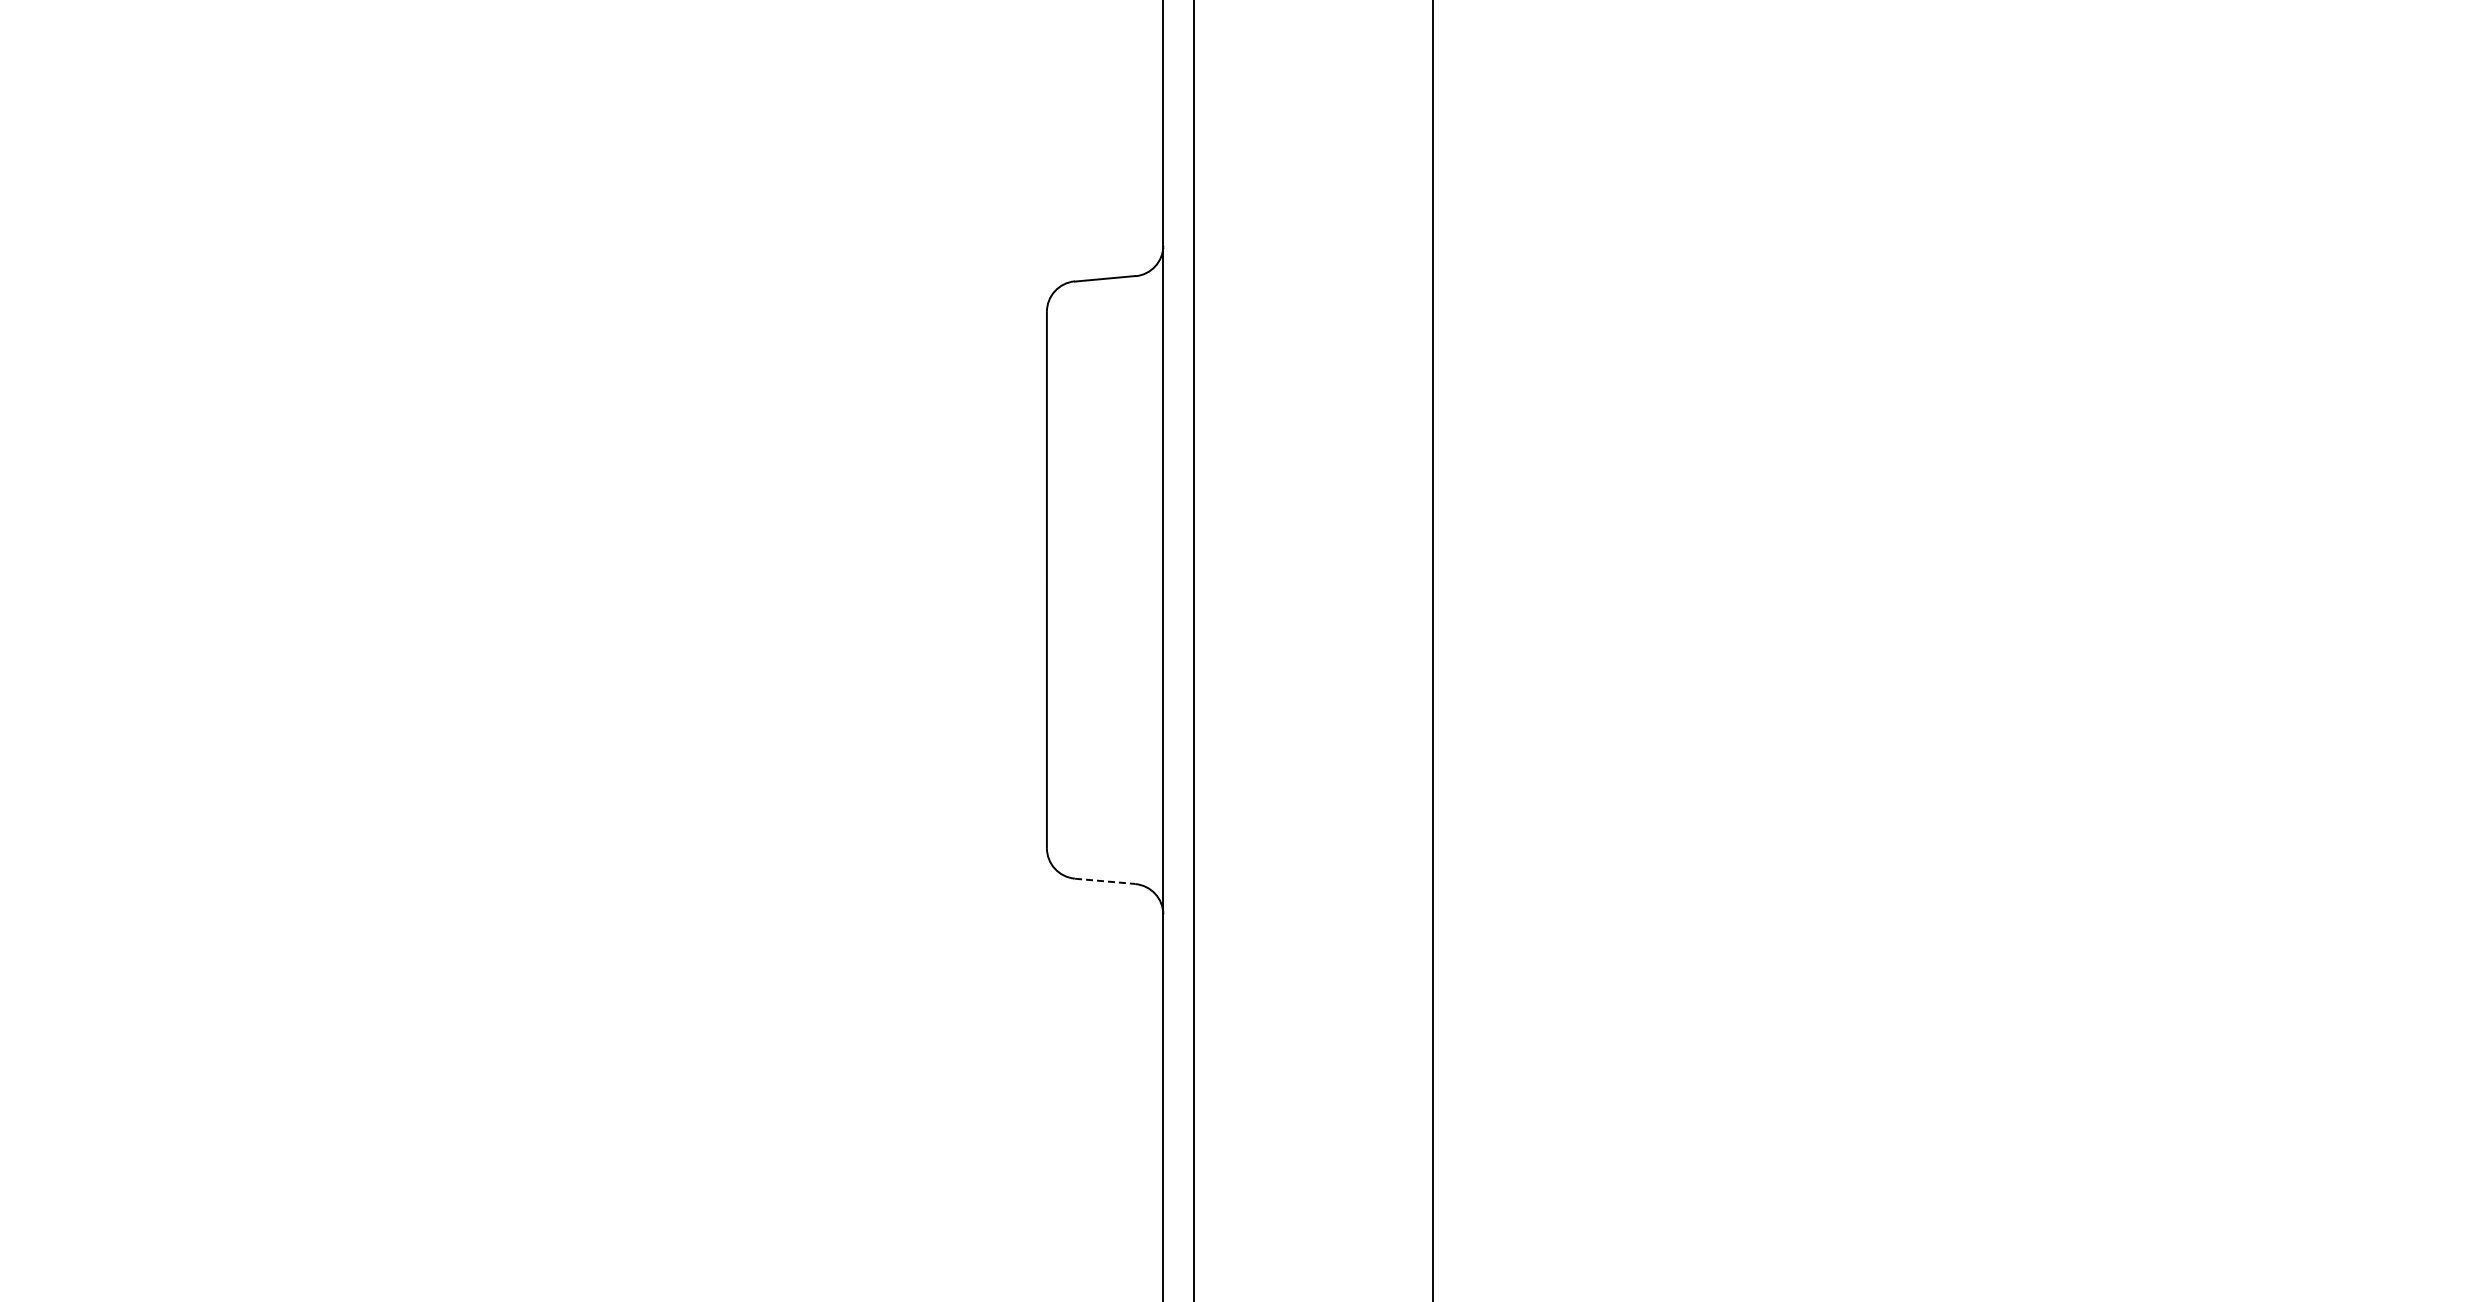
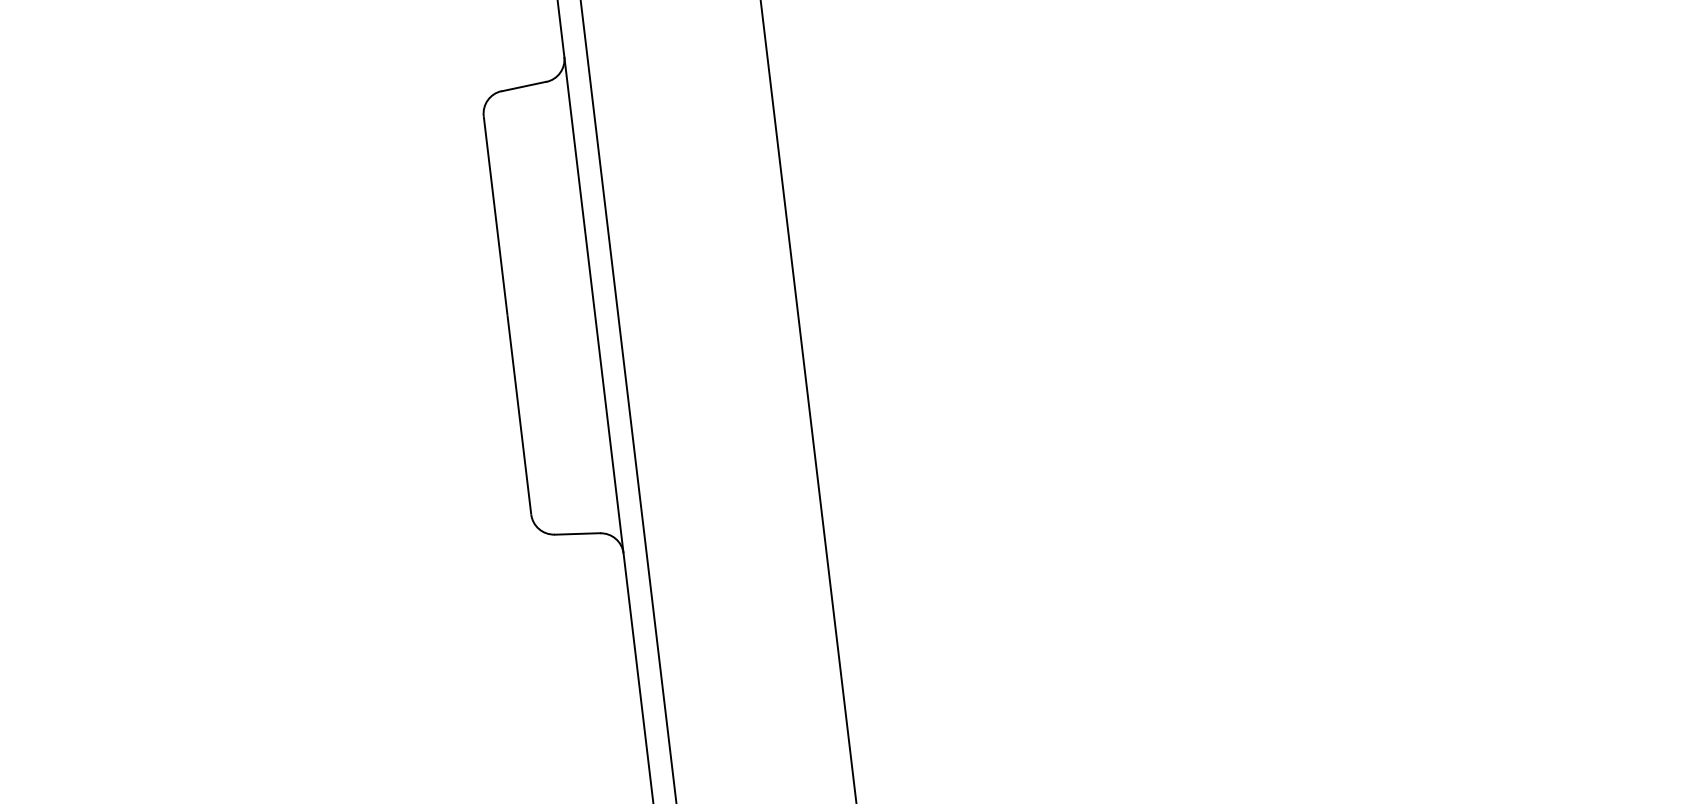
line: (1105, 881) -> (577, 534), dashed -> solid

